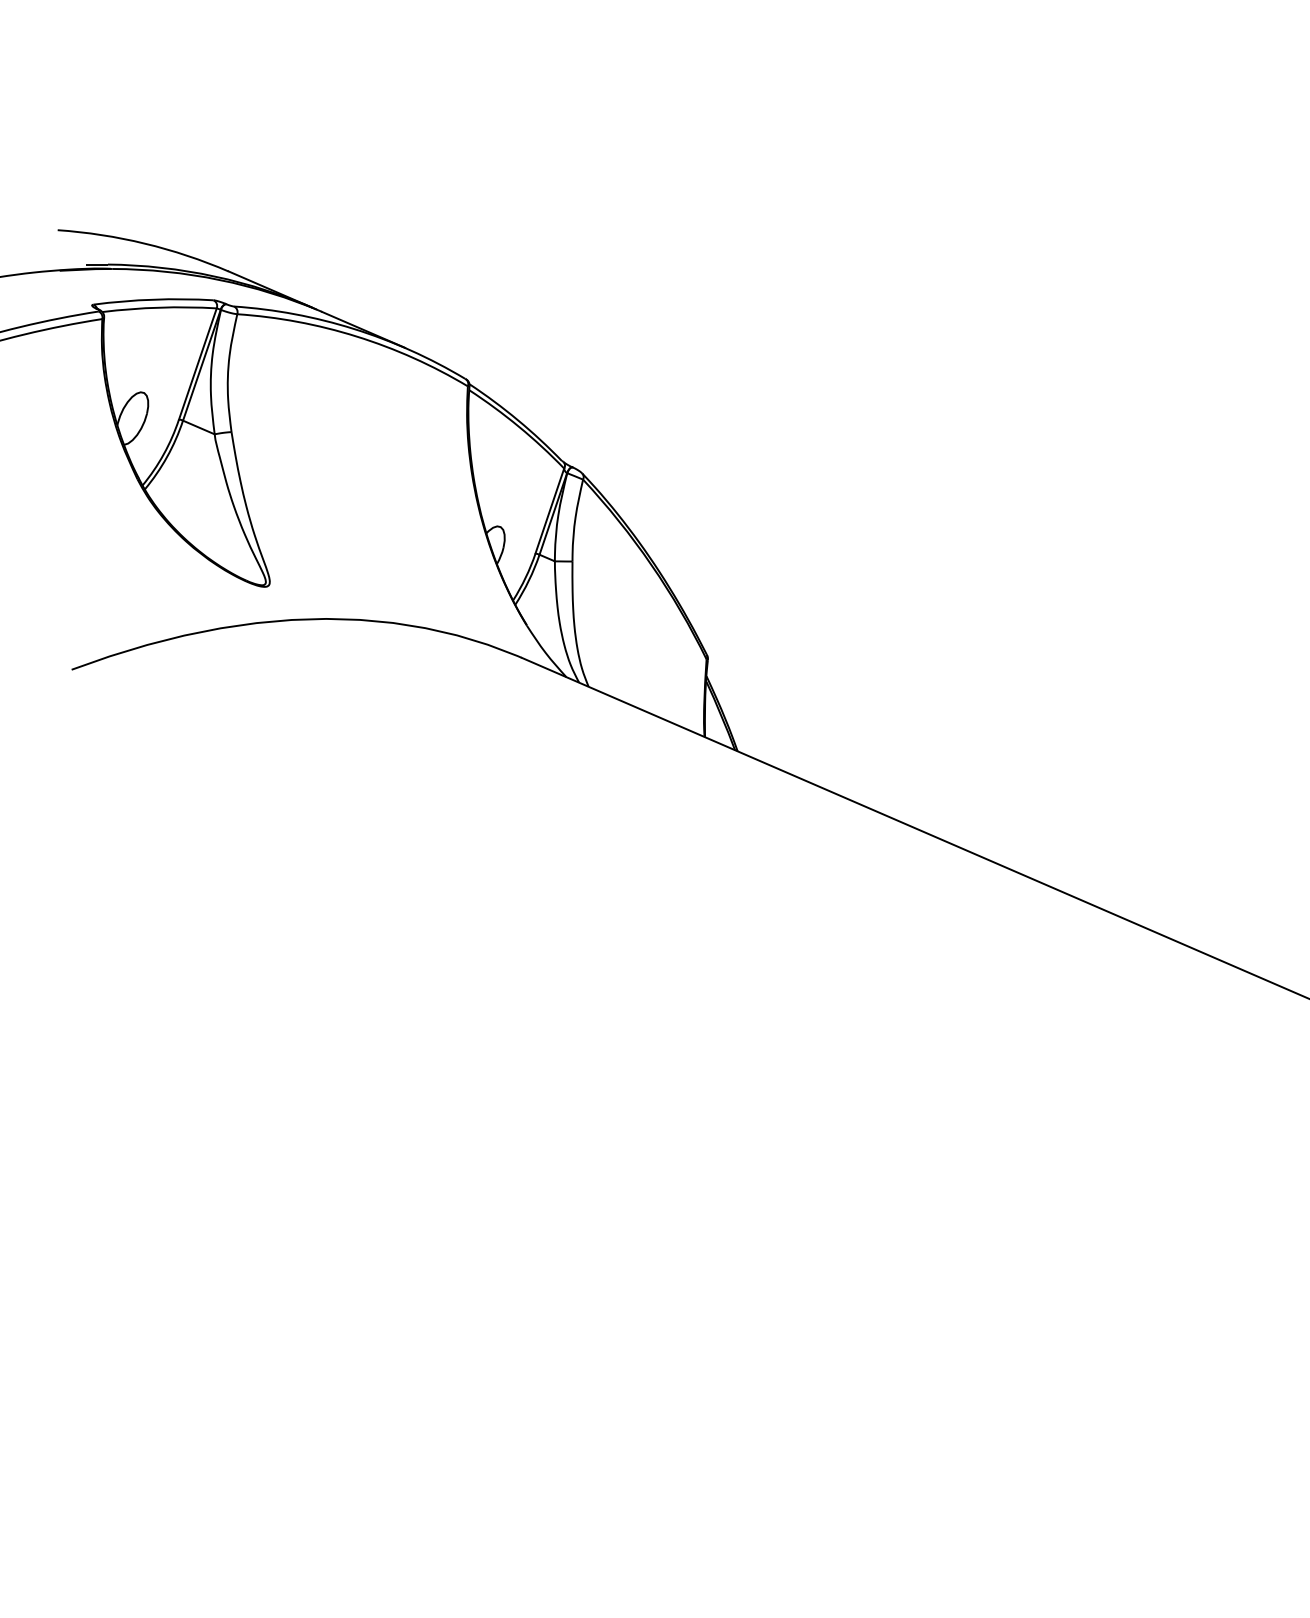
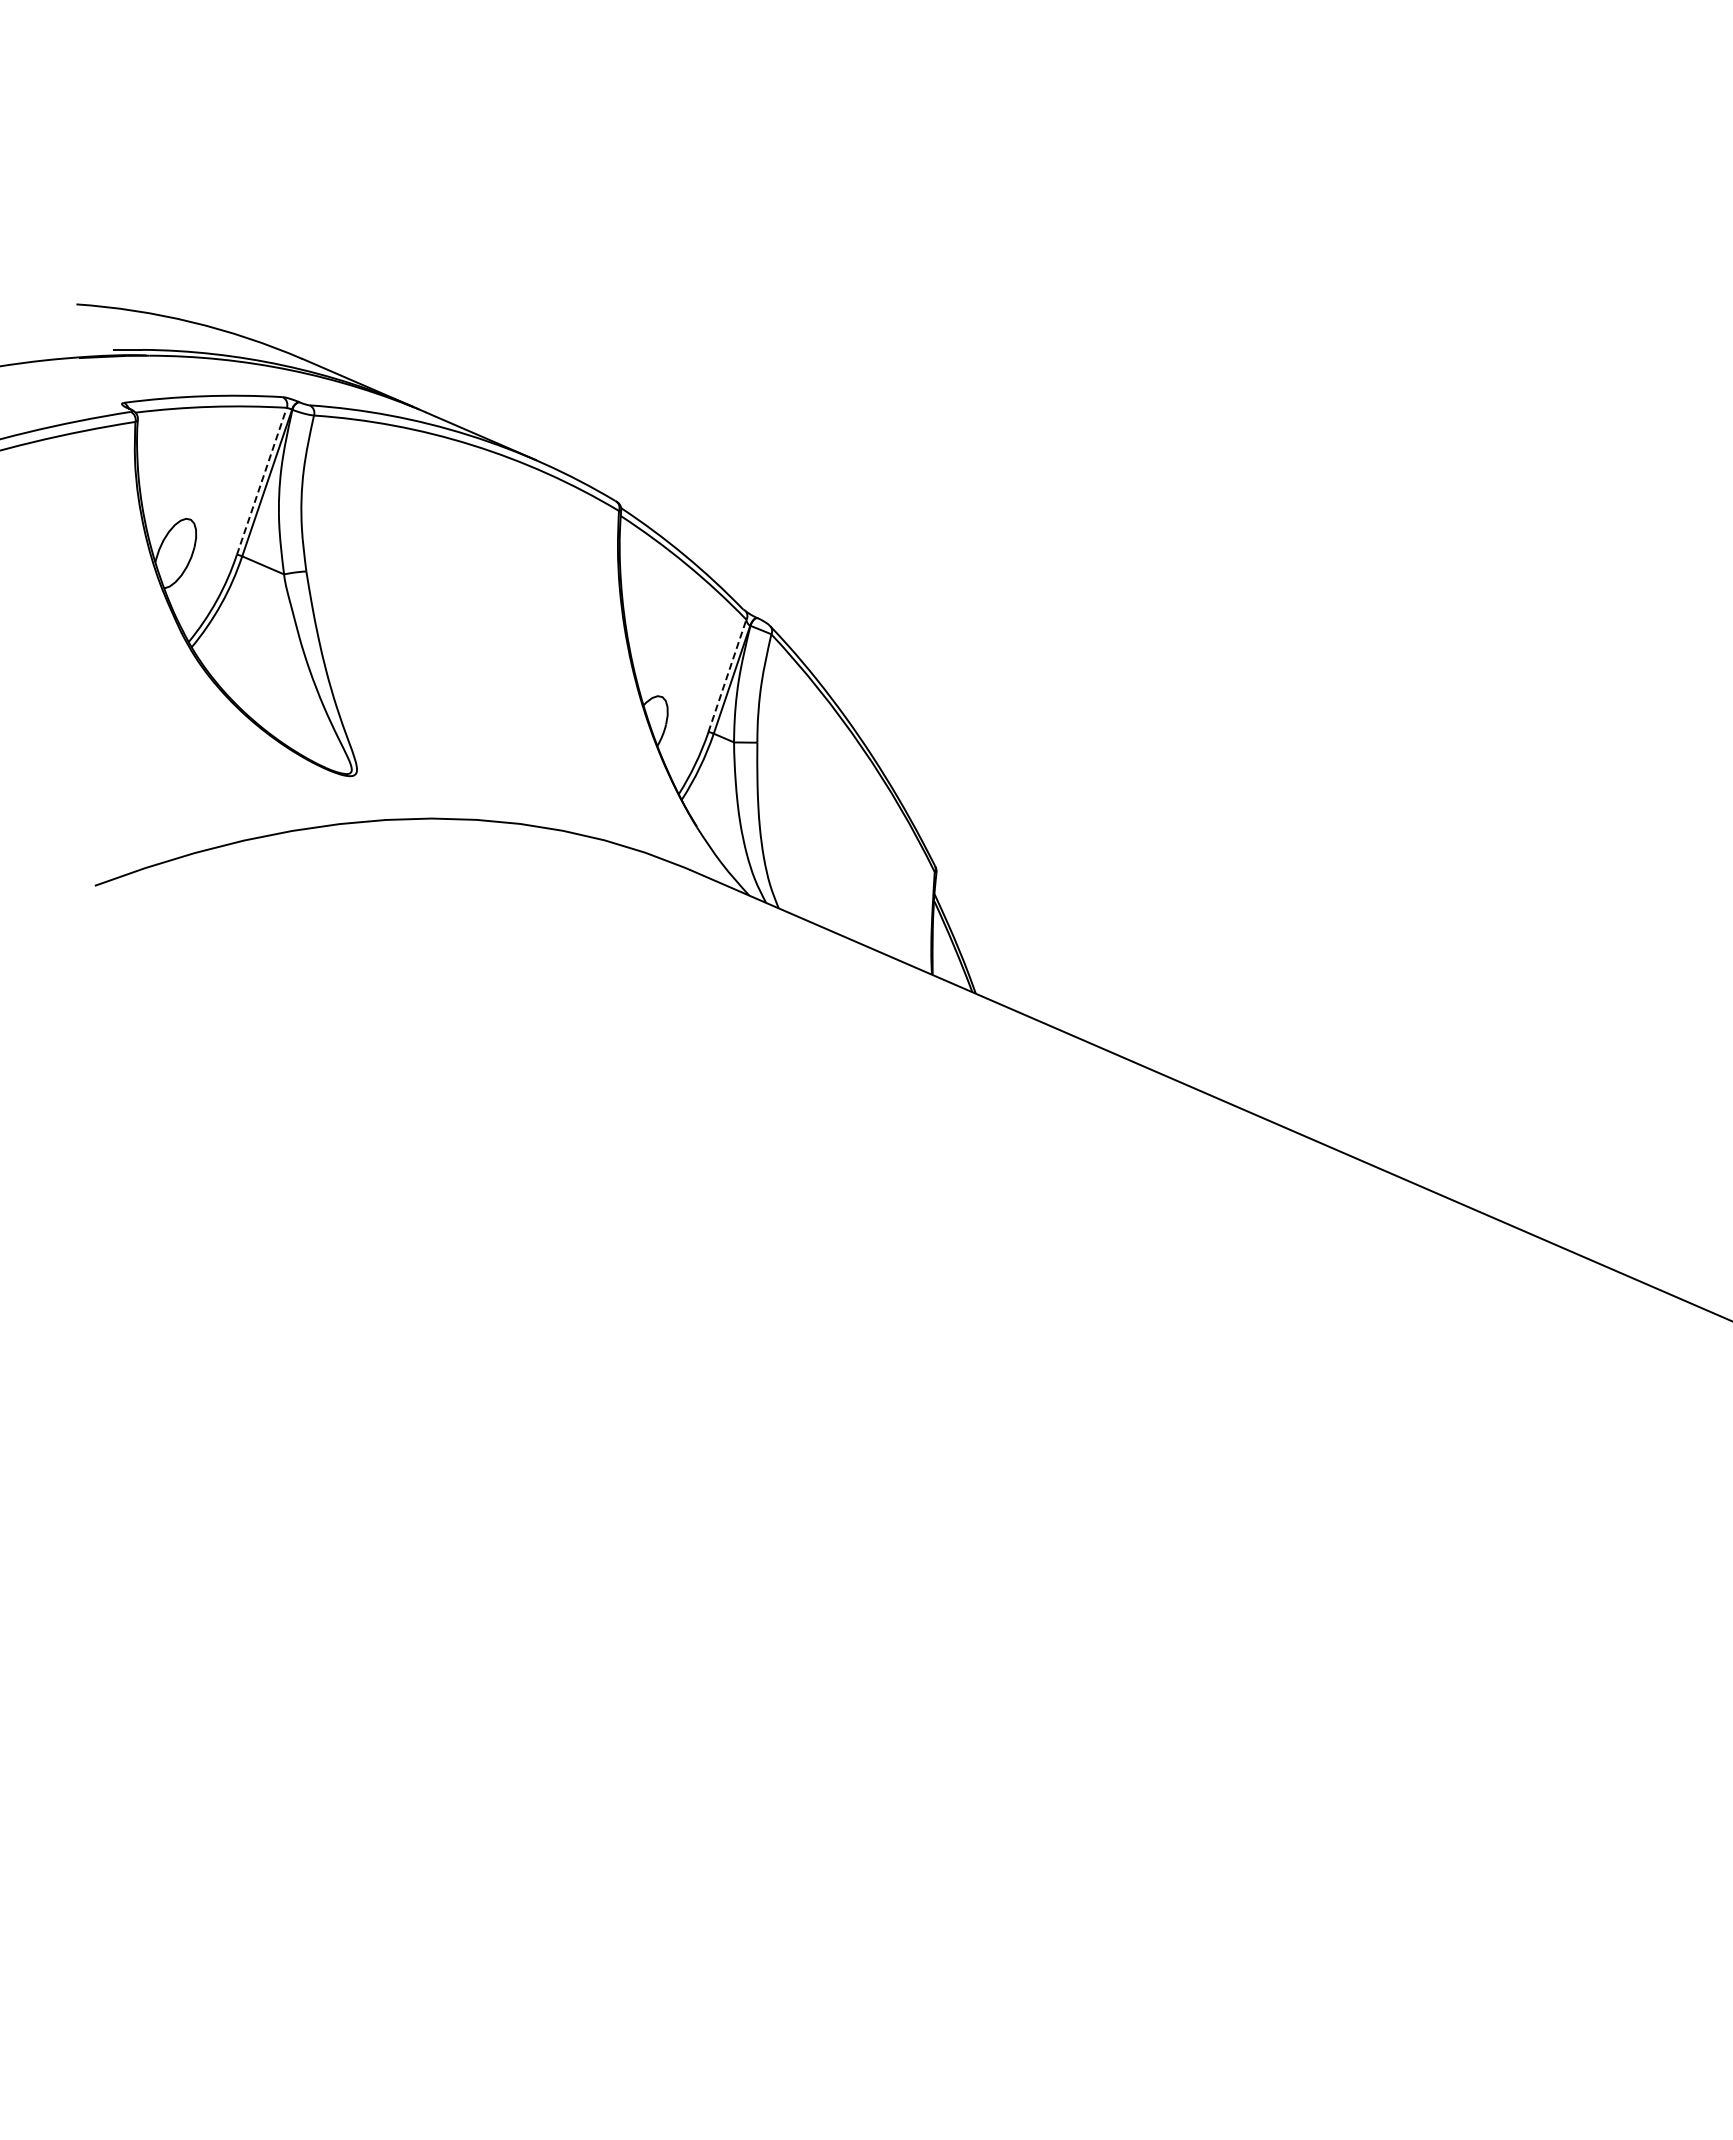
line: (197, 364) -> (261, 481), solid -> dashed
line: (549, 510) -> (727, 675), solid -> dashed

